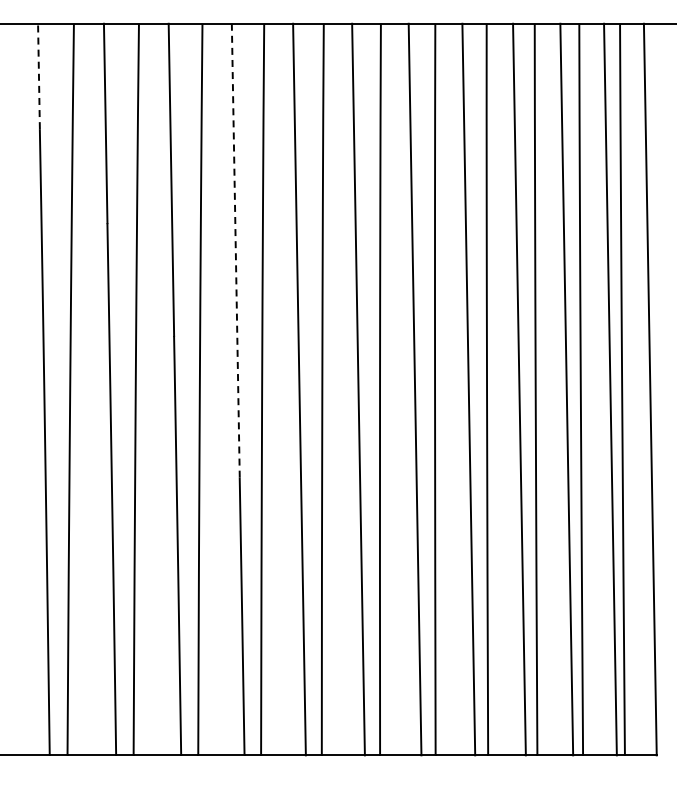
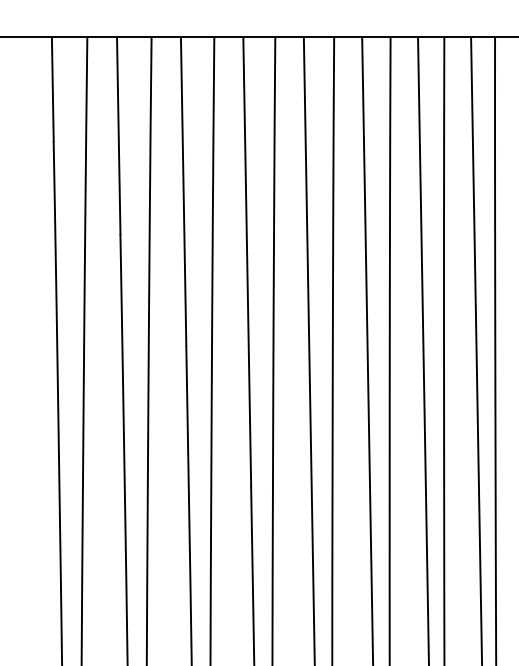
line: (38, 76) -> (52, 89), dashed -> solid
line: (235, 250) -> (246, 261), dashed -> solid

